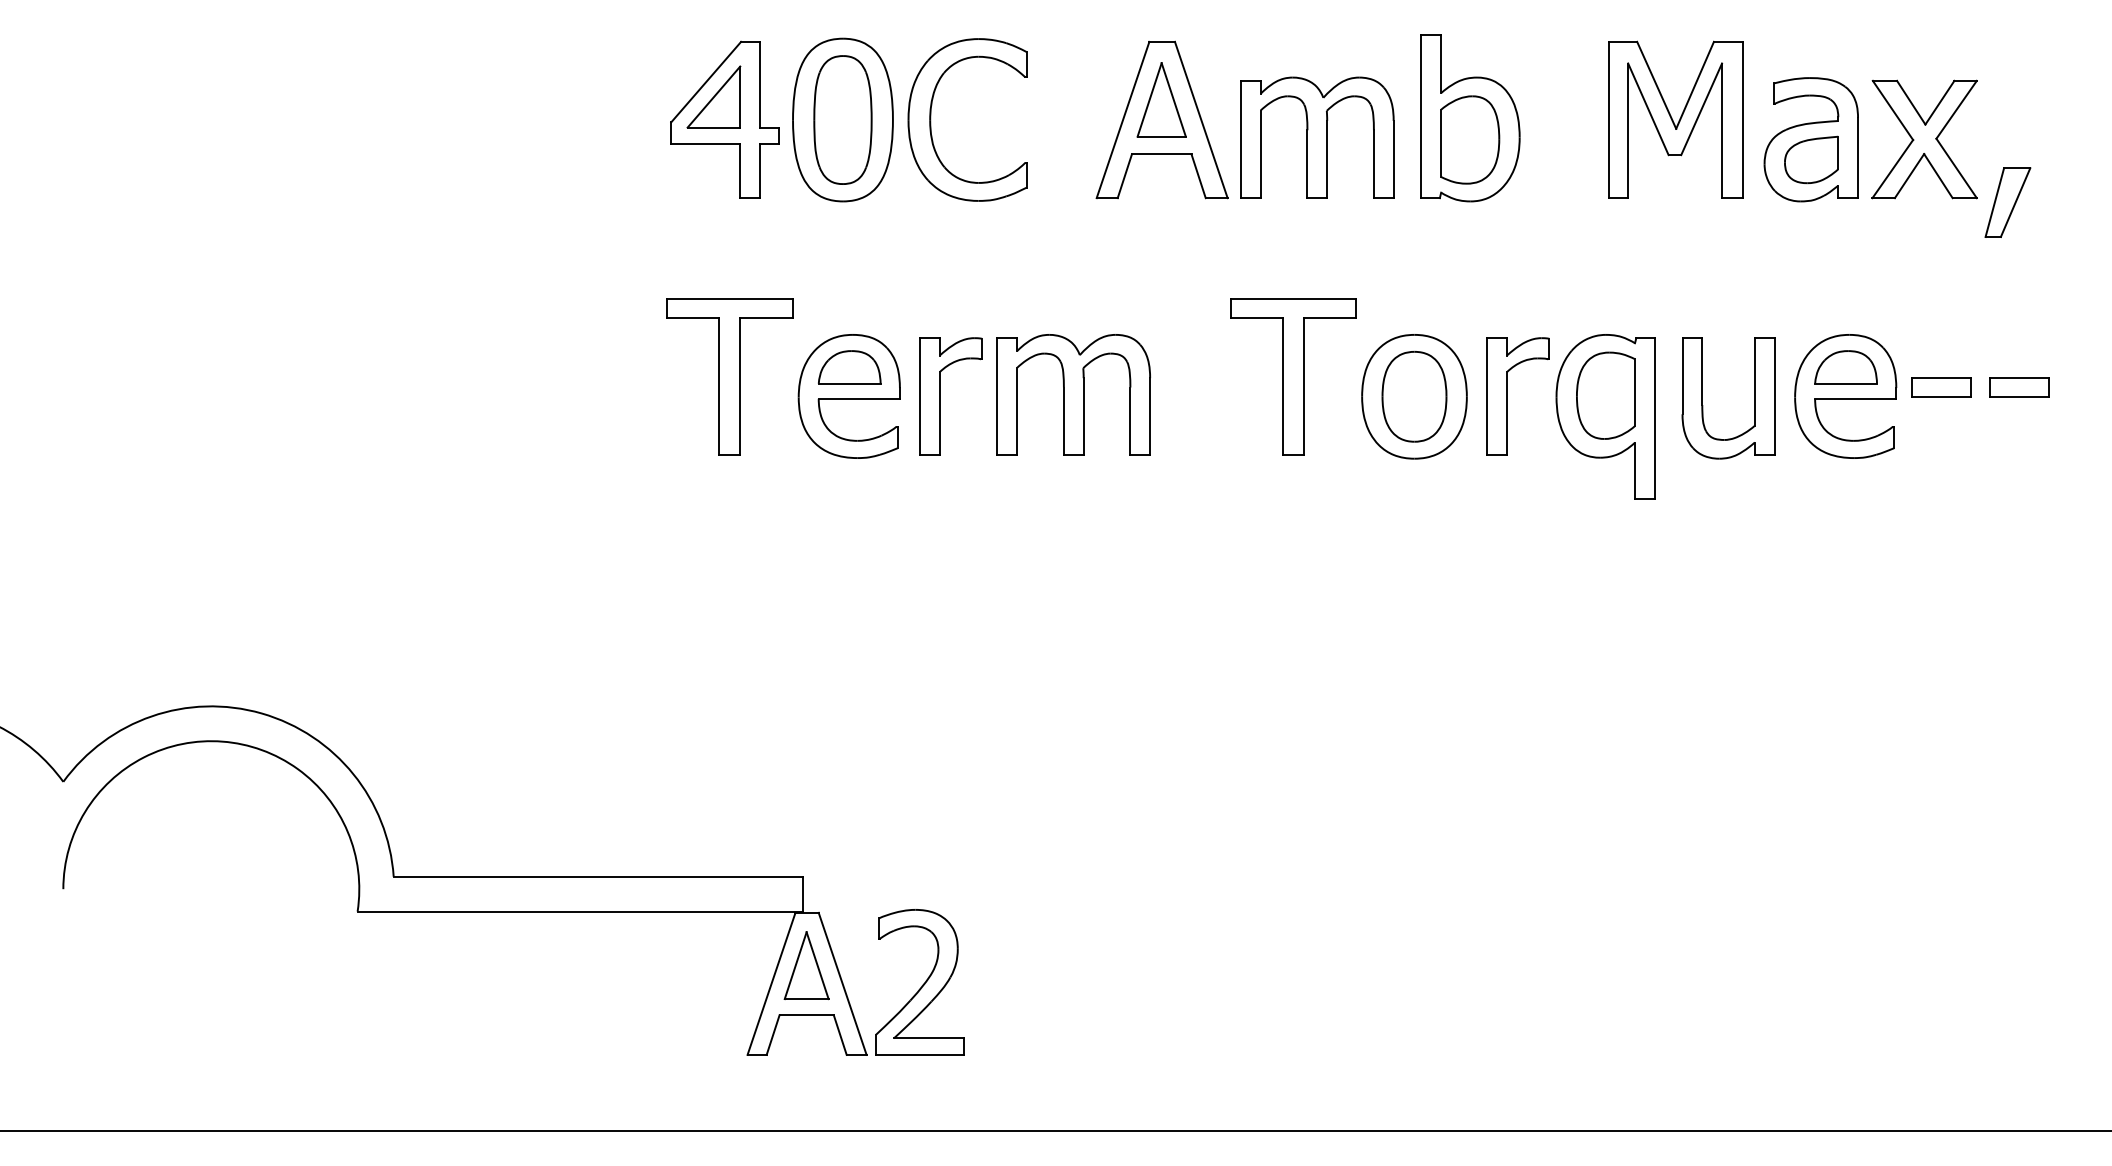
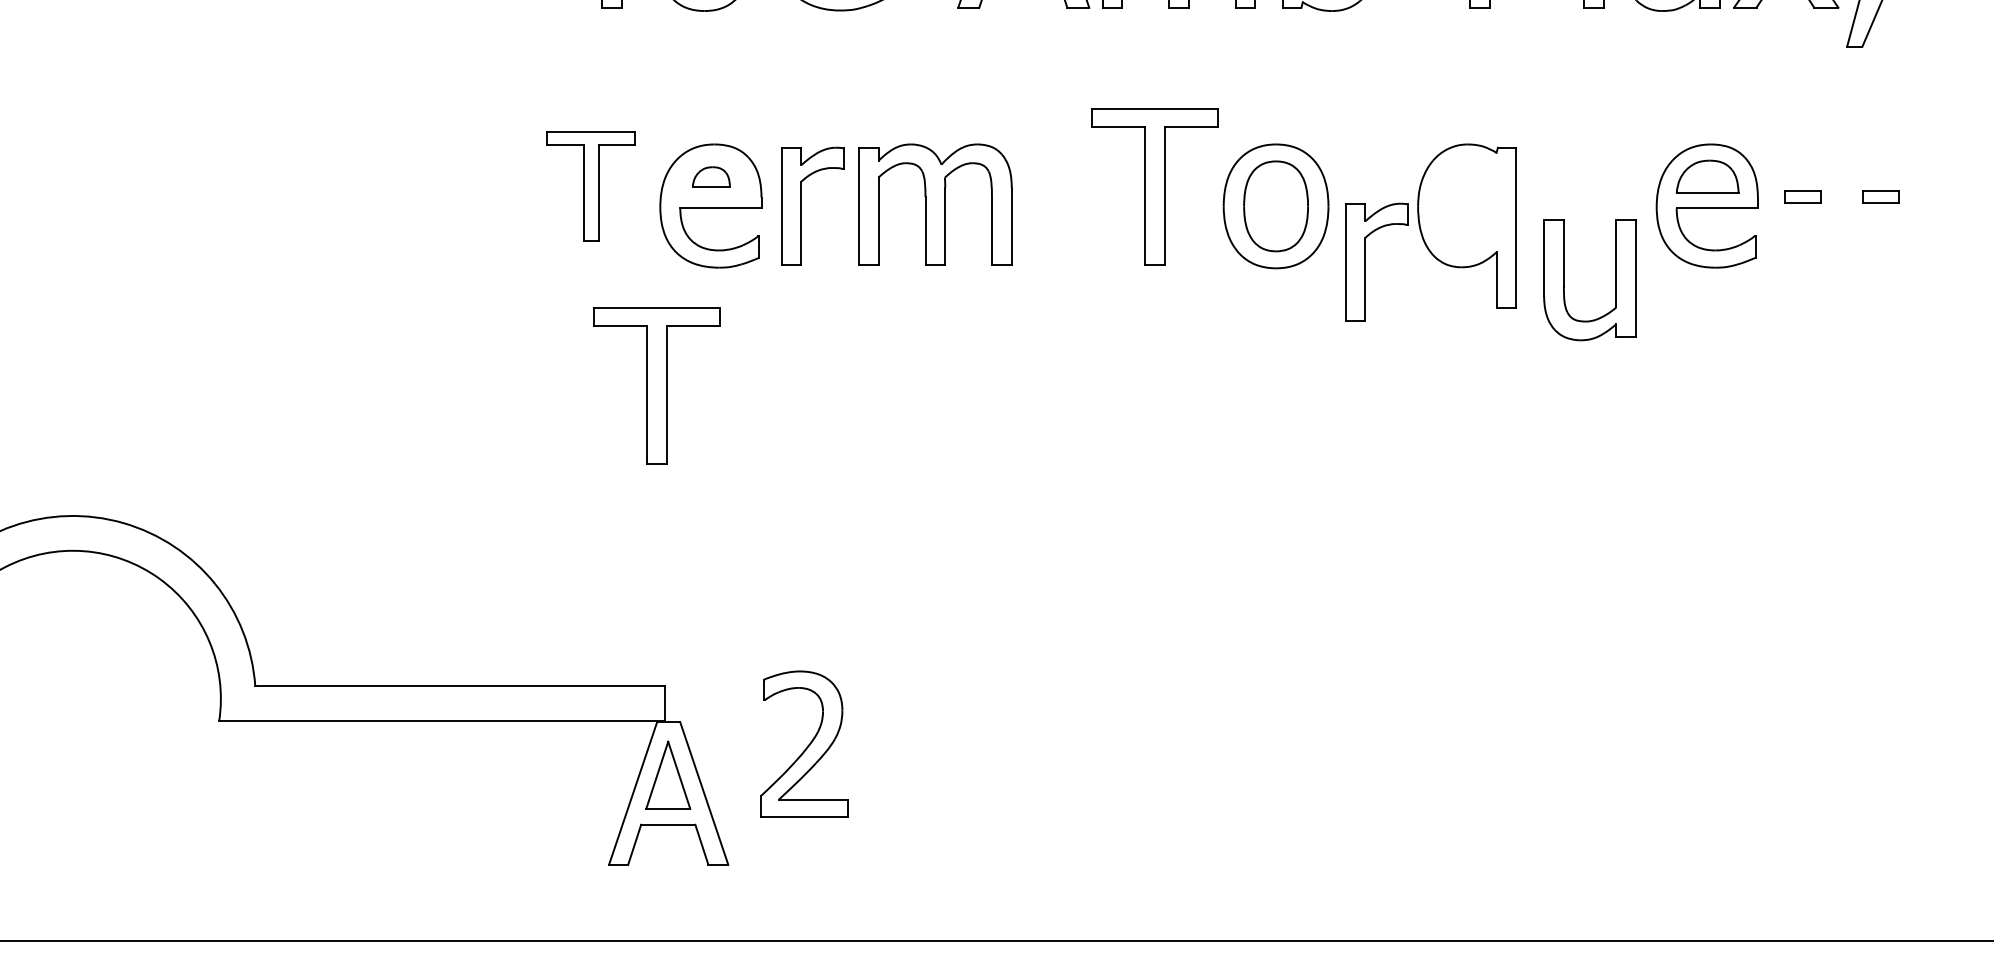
part: (849, 367) -> (711, 177), size x0.6
part: (729, 376) -> (591, 186), size x0.7
part: (1941, 387) -> (1803, 197), size x0.6
part: (2019, 387) -> (1881, 197), size x0.6
part: (1605, 395) -> (1467, 205), removed
part: (1507, 396) -> (1366, 262), moved
part: (1703, 405) -> (1565, 287), moved
part: (795, 575) -> (657, 385), added
part: (919, 982) -> (804, 744), moved

